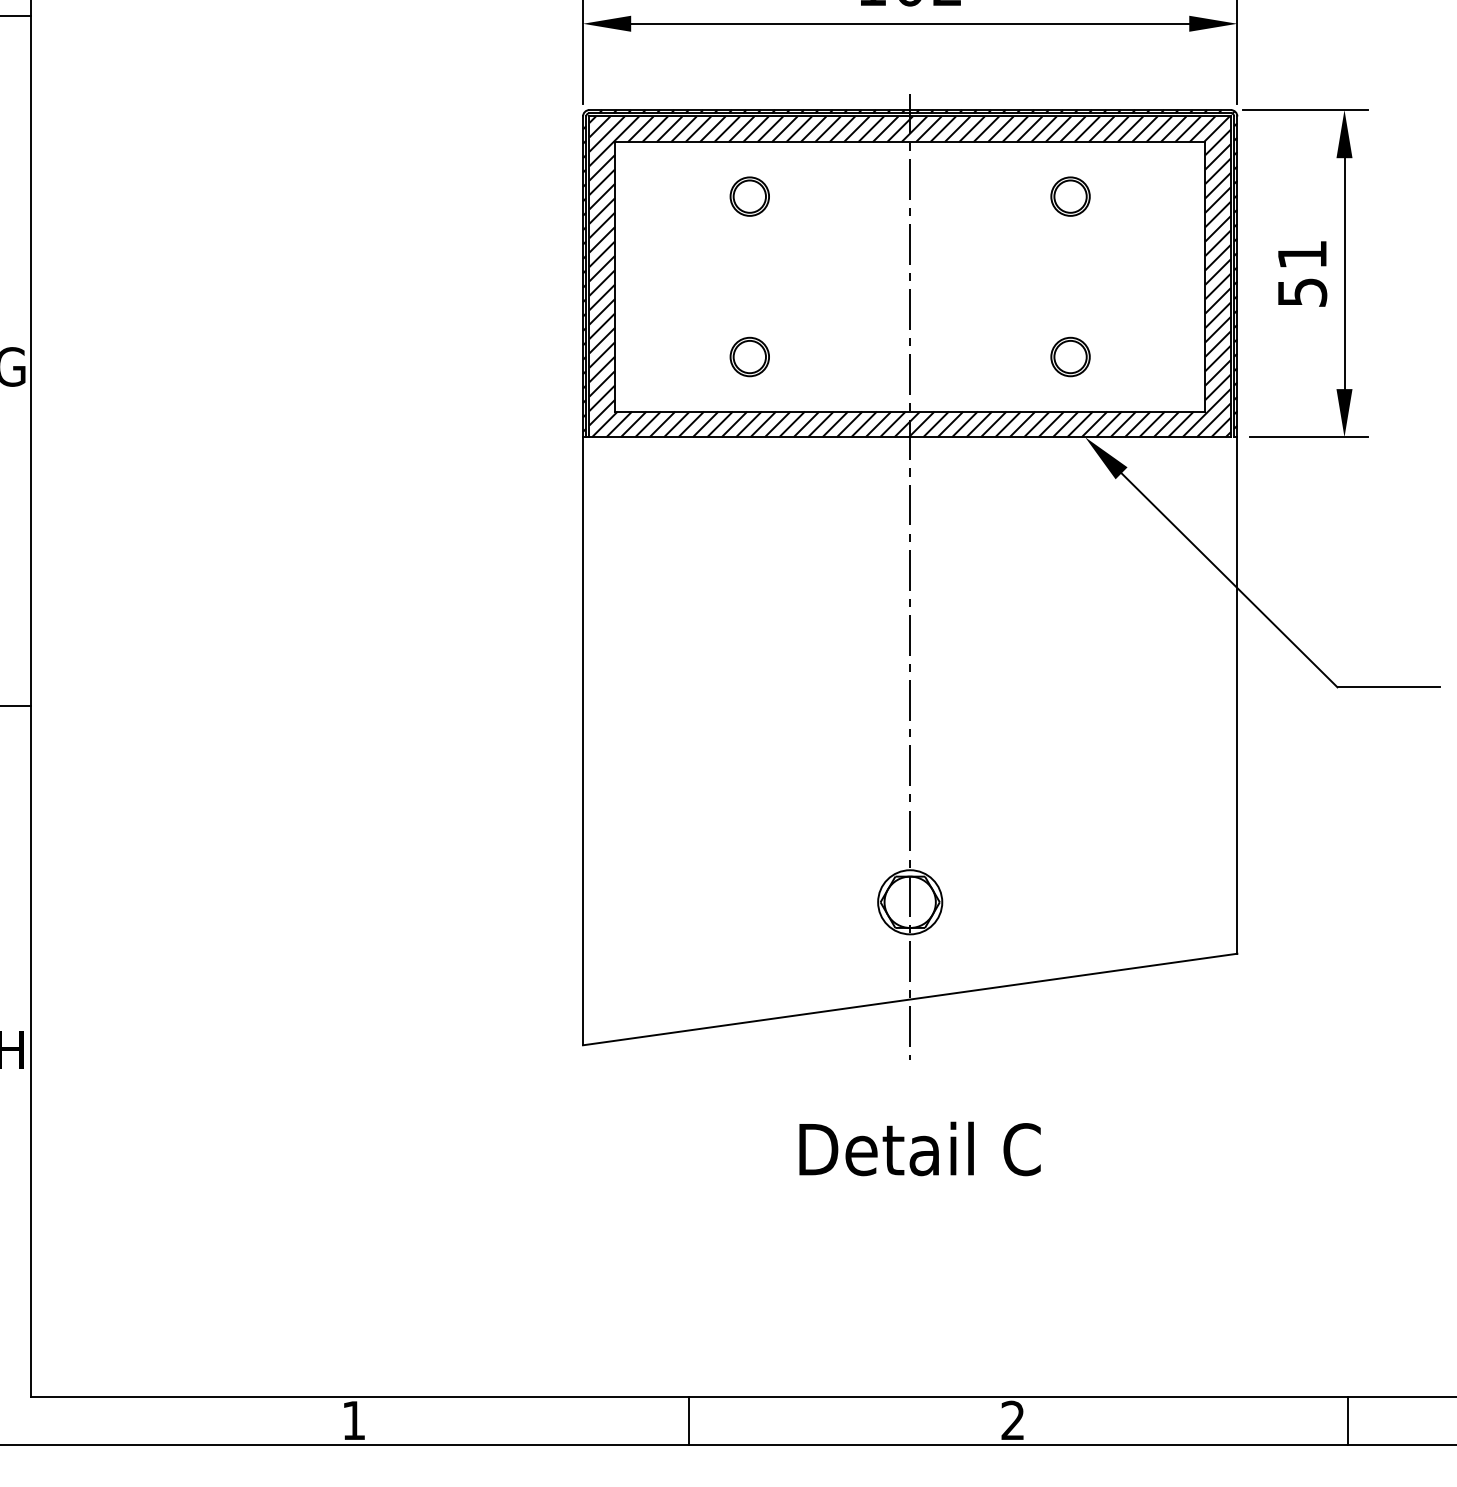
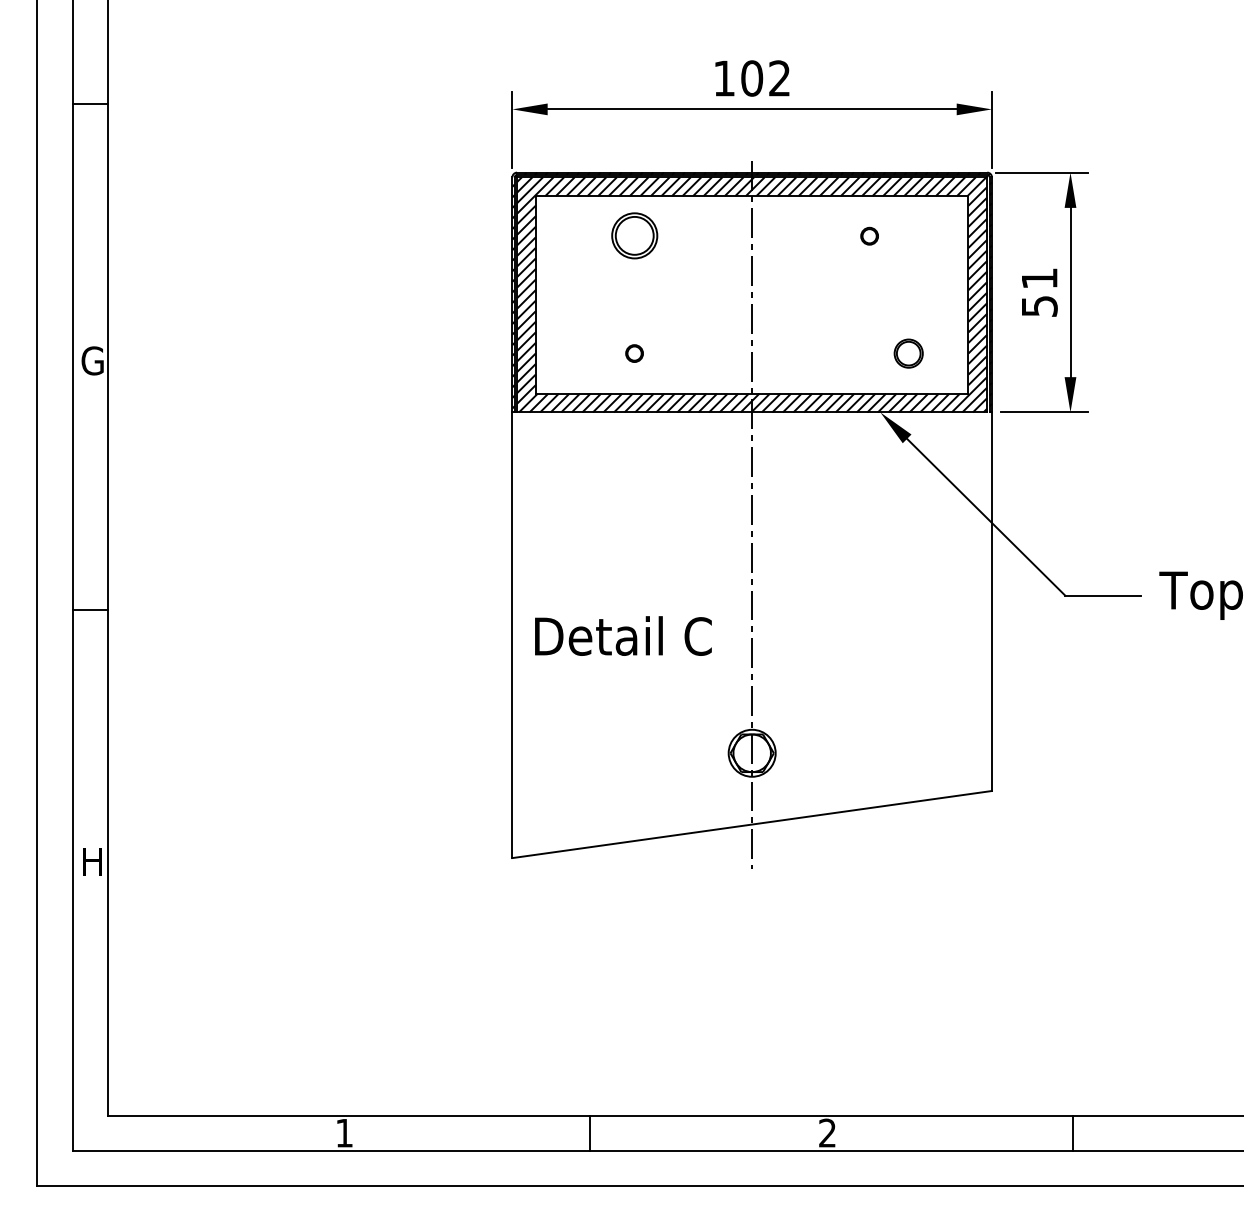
part: (749, 197) -> (634, 236), size x1.6
part: (1070, 197) -> (869, 236), size x0.6
part: (749, 356) -> (634, 353), size x0.6
part: (1070, 356) -> (908, 353), moved
text: (920, 1148) -> (623, 635), moved

